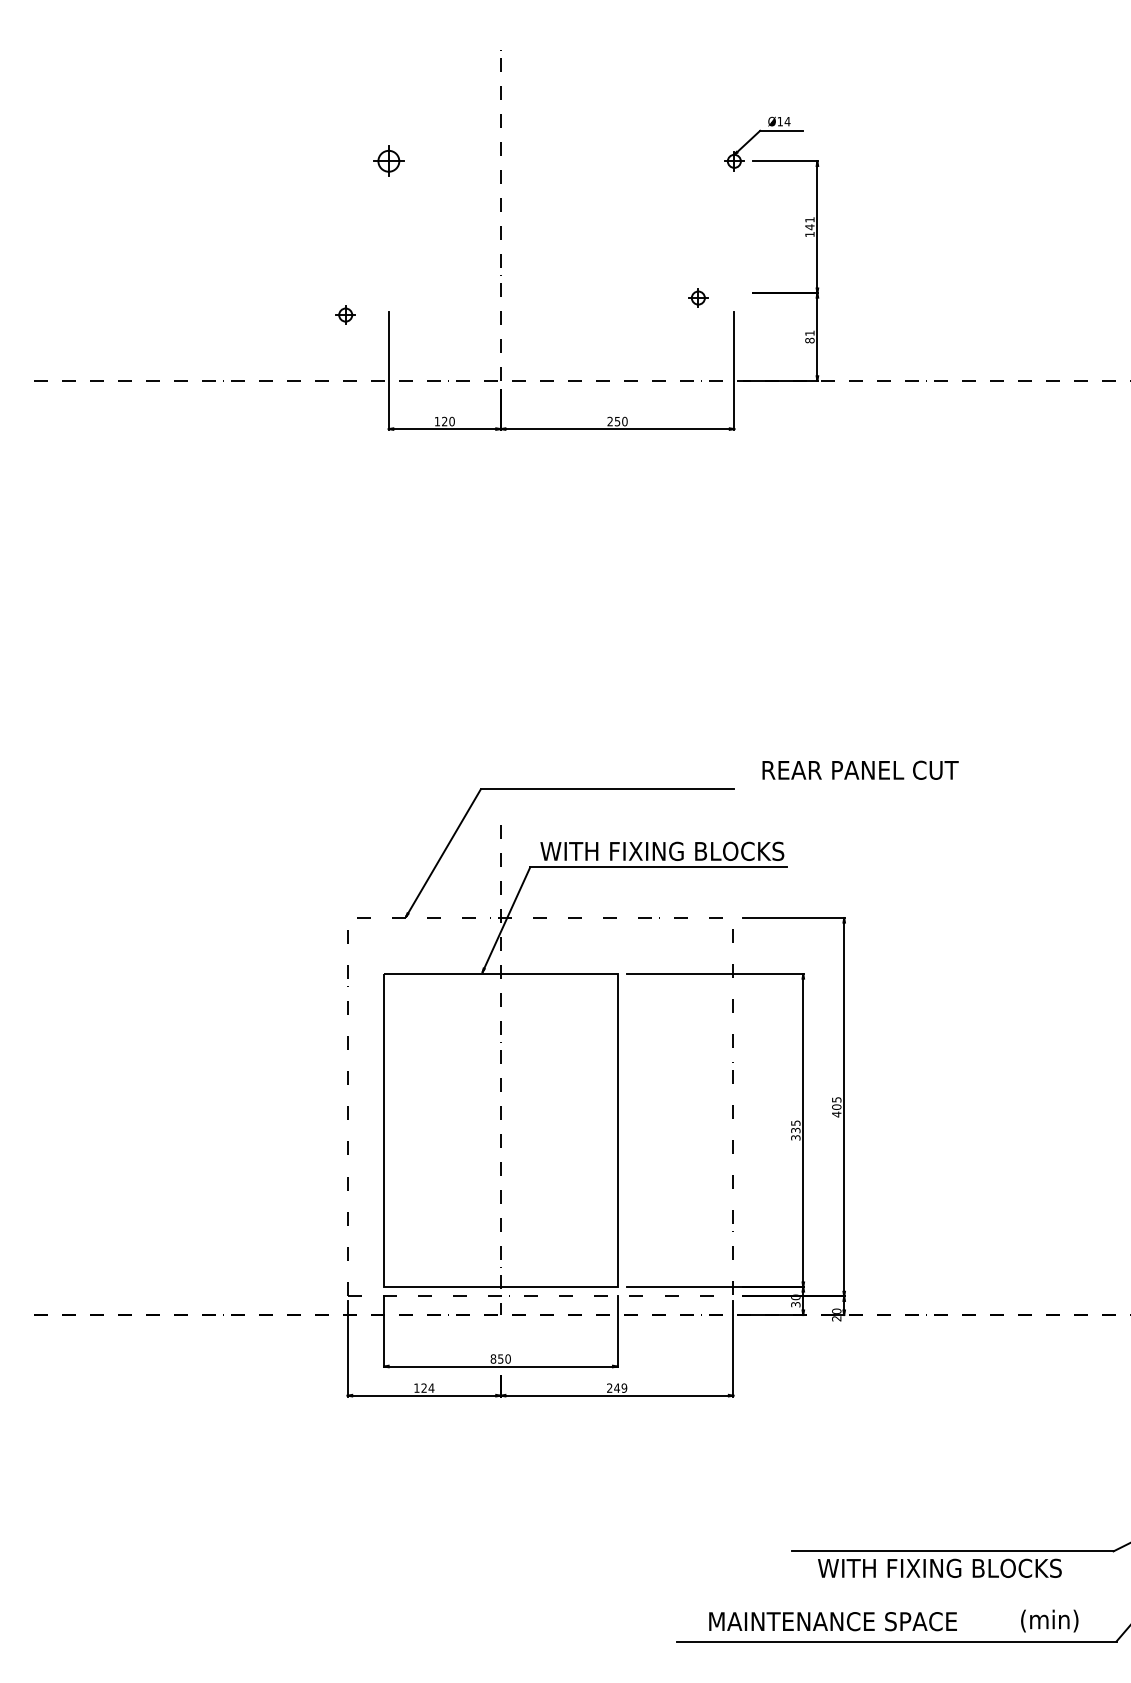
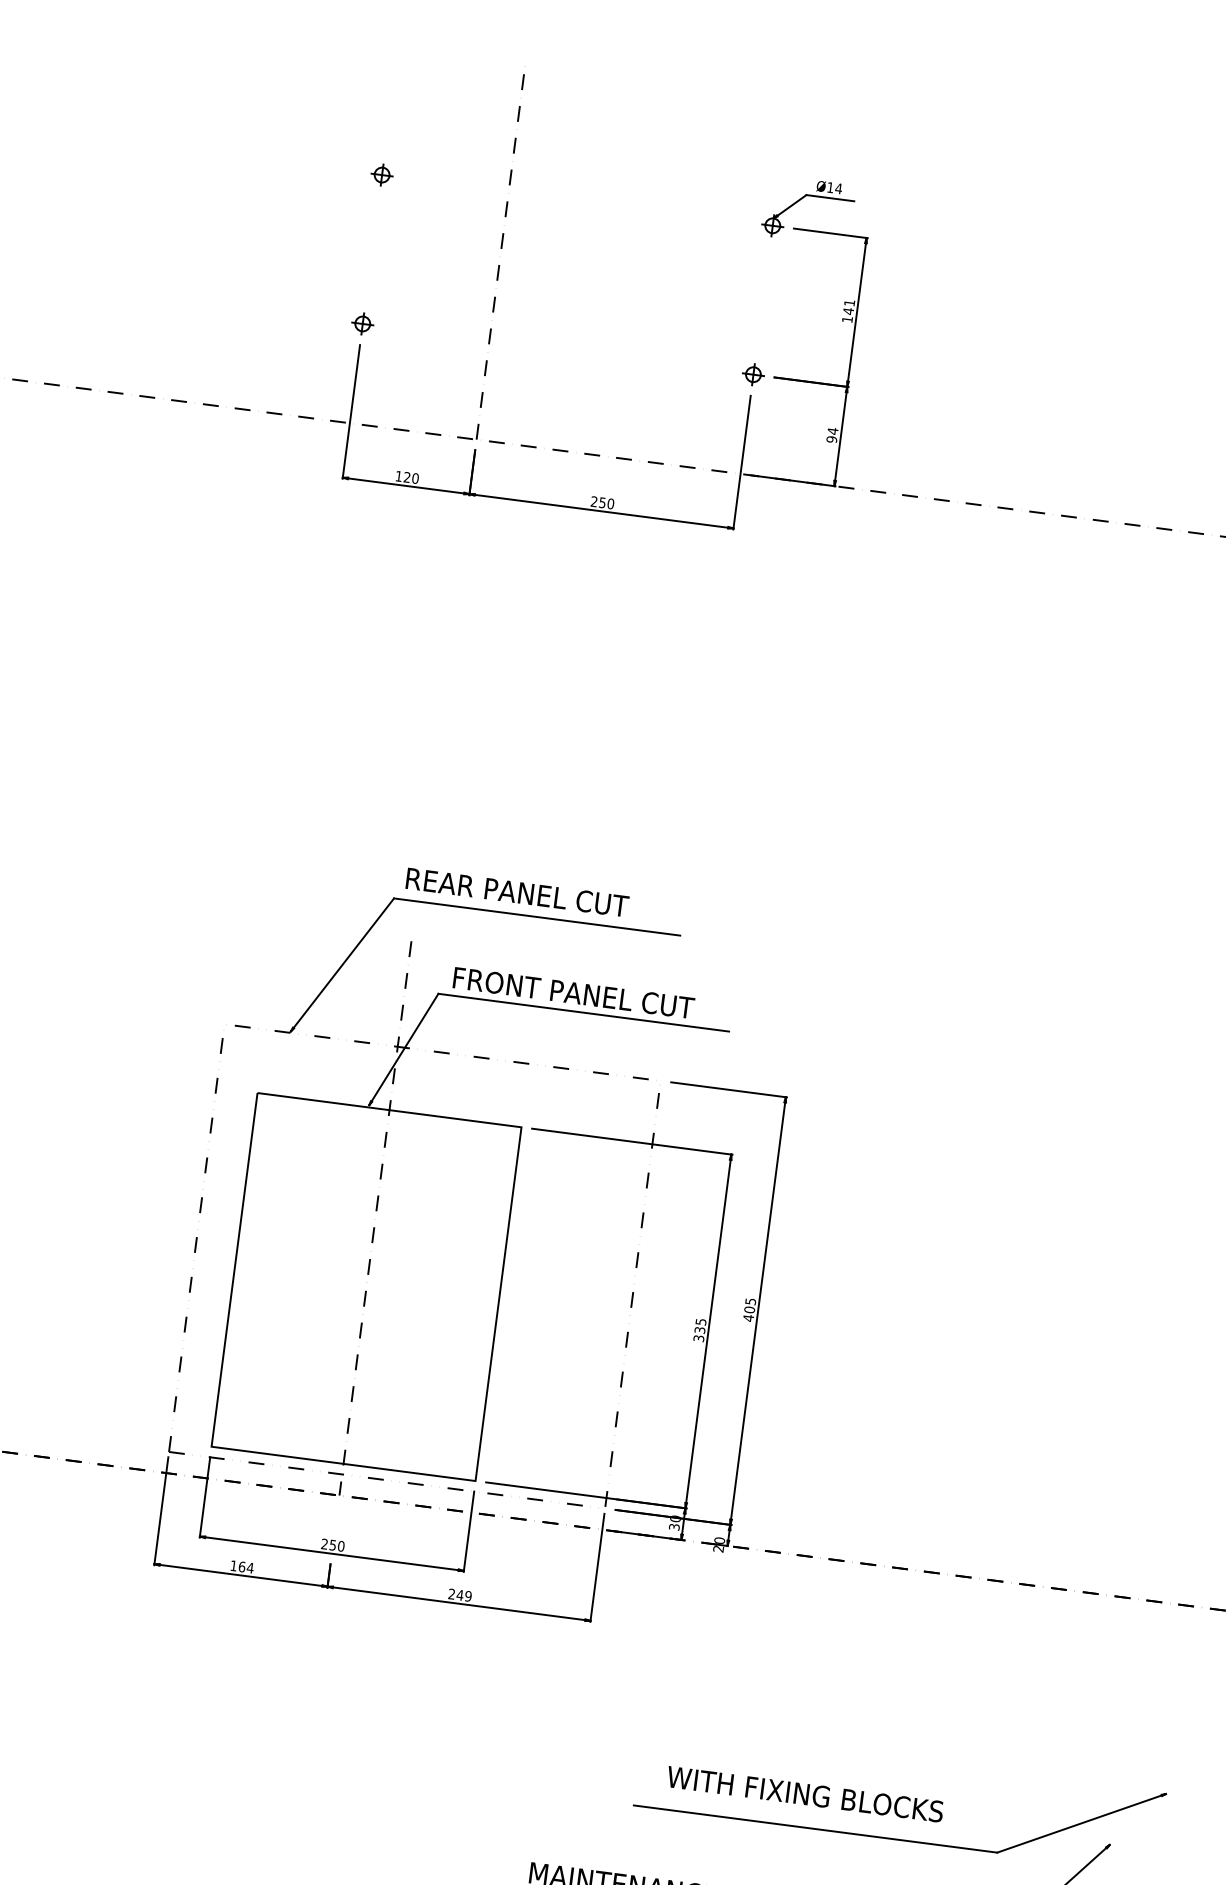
part: (388, 161) -> (381, 175), size x0.62
part: (698, 297) -> (753, 374), moved
part: (345, 314) -> (362, 323), moved
text: (809, 336) -> (832, 434), 81 -> 94
text: (860, 769) -> (517, 891), moved
text: (662, 851) -> (590, 995), WITH FIXING BLOCKS -> FRONT PANEL CUT
text: (493, 1358) -> (324, 1543), 850 -> 250
text: (424, 1387) -> (242, 1566), 124 -> 164
text: (939, 1567) -> (804, 1793), moved

